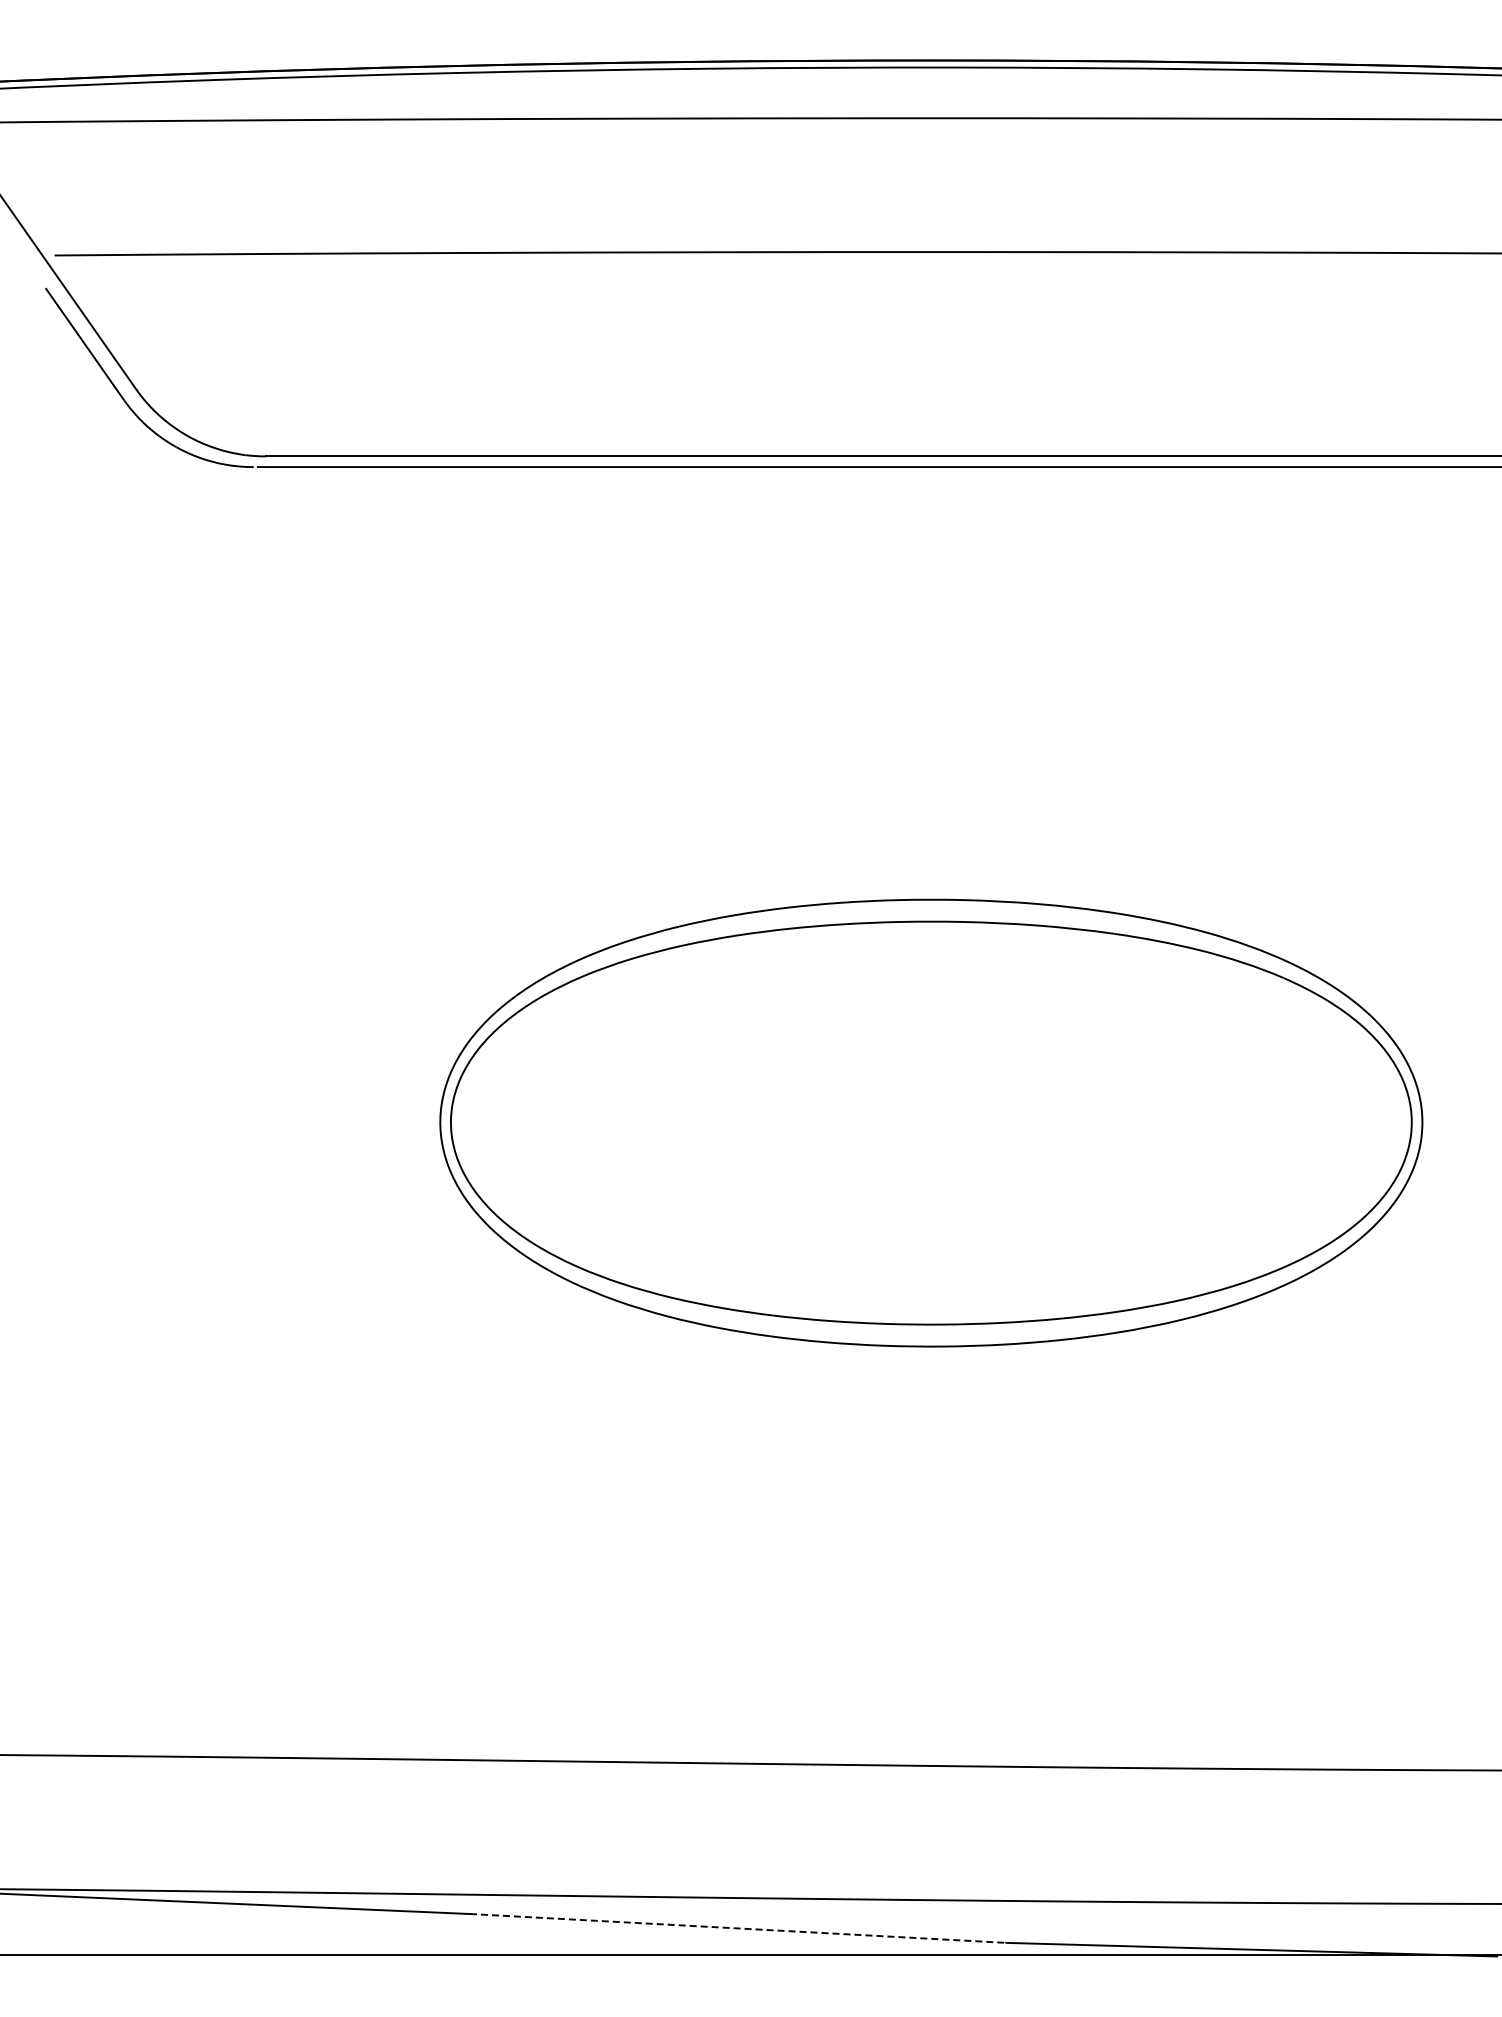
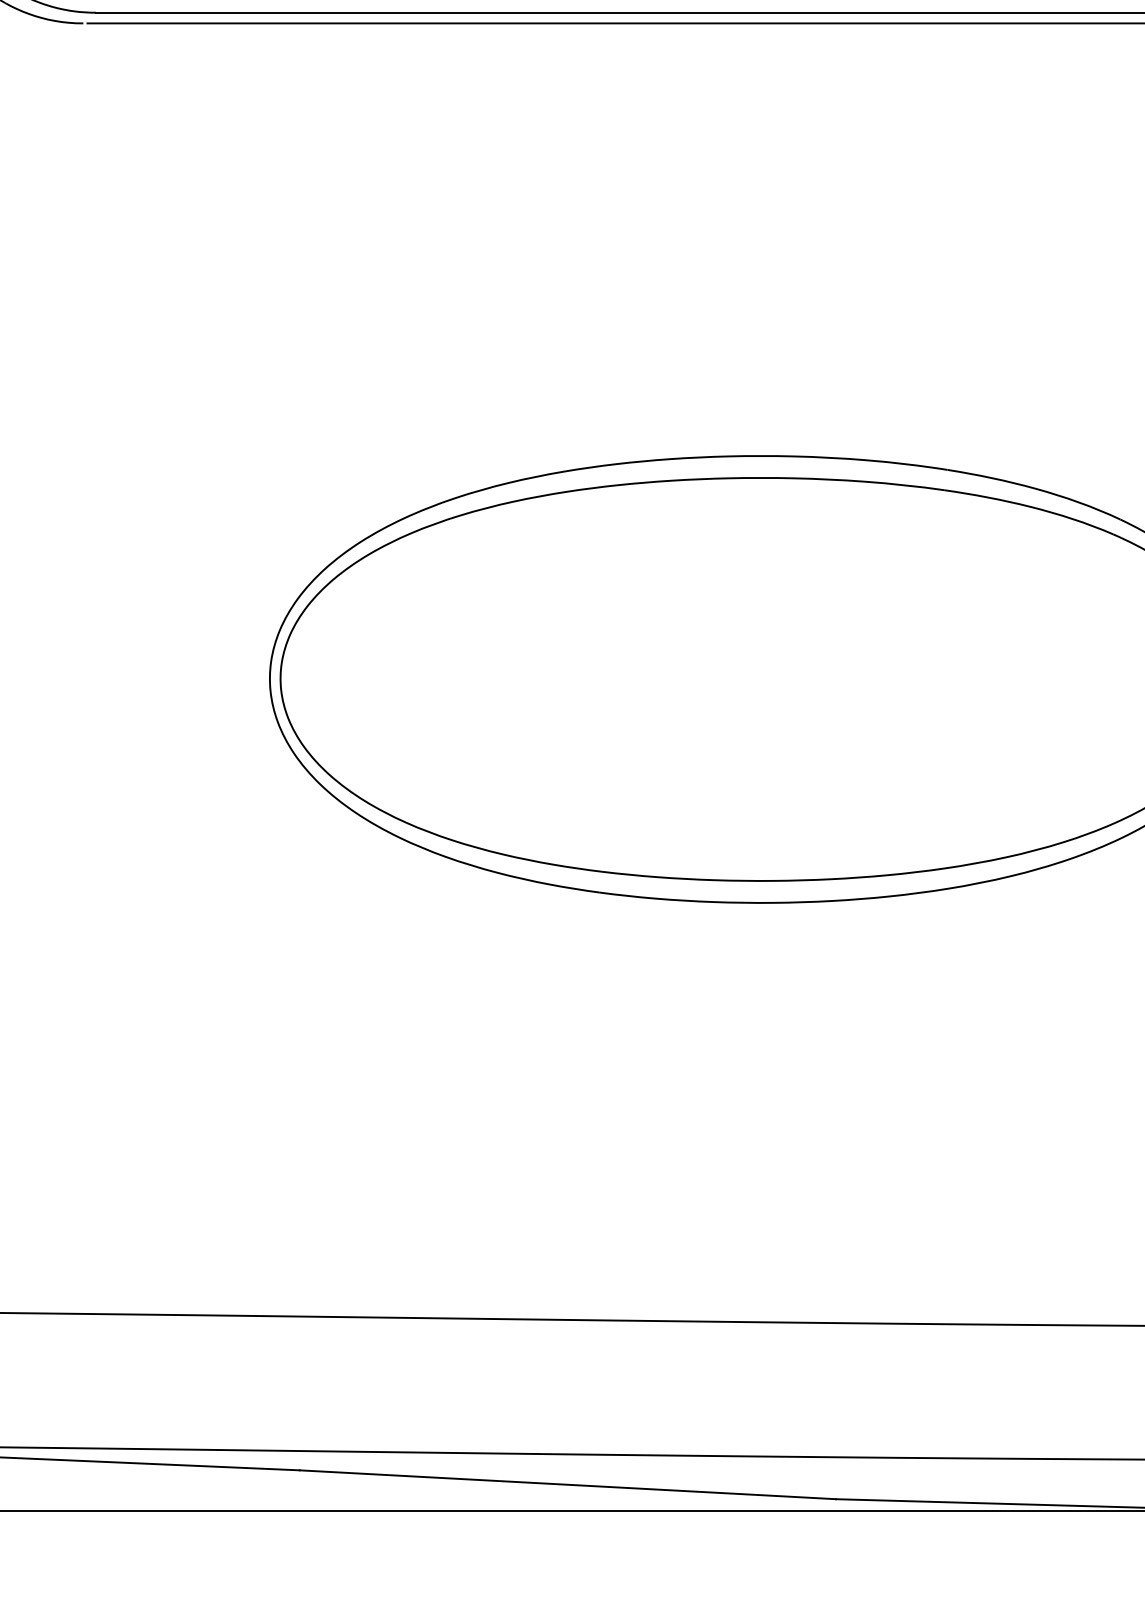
line: (738, 1928) -> (568, 1484), dashed -> solid

